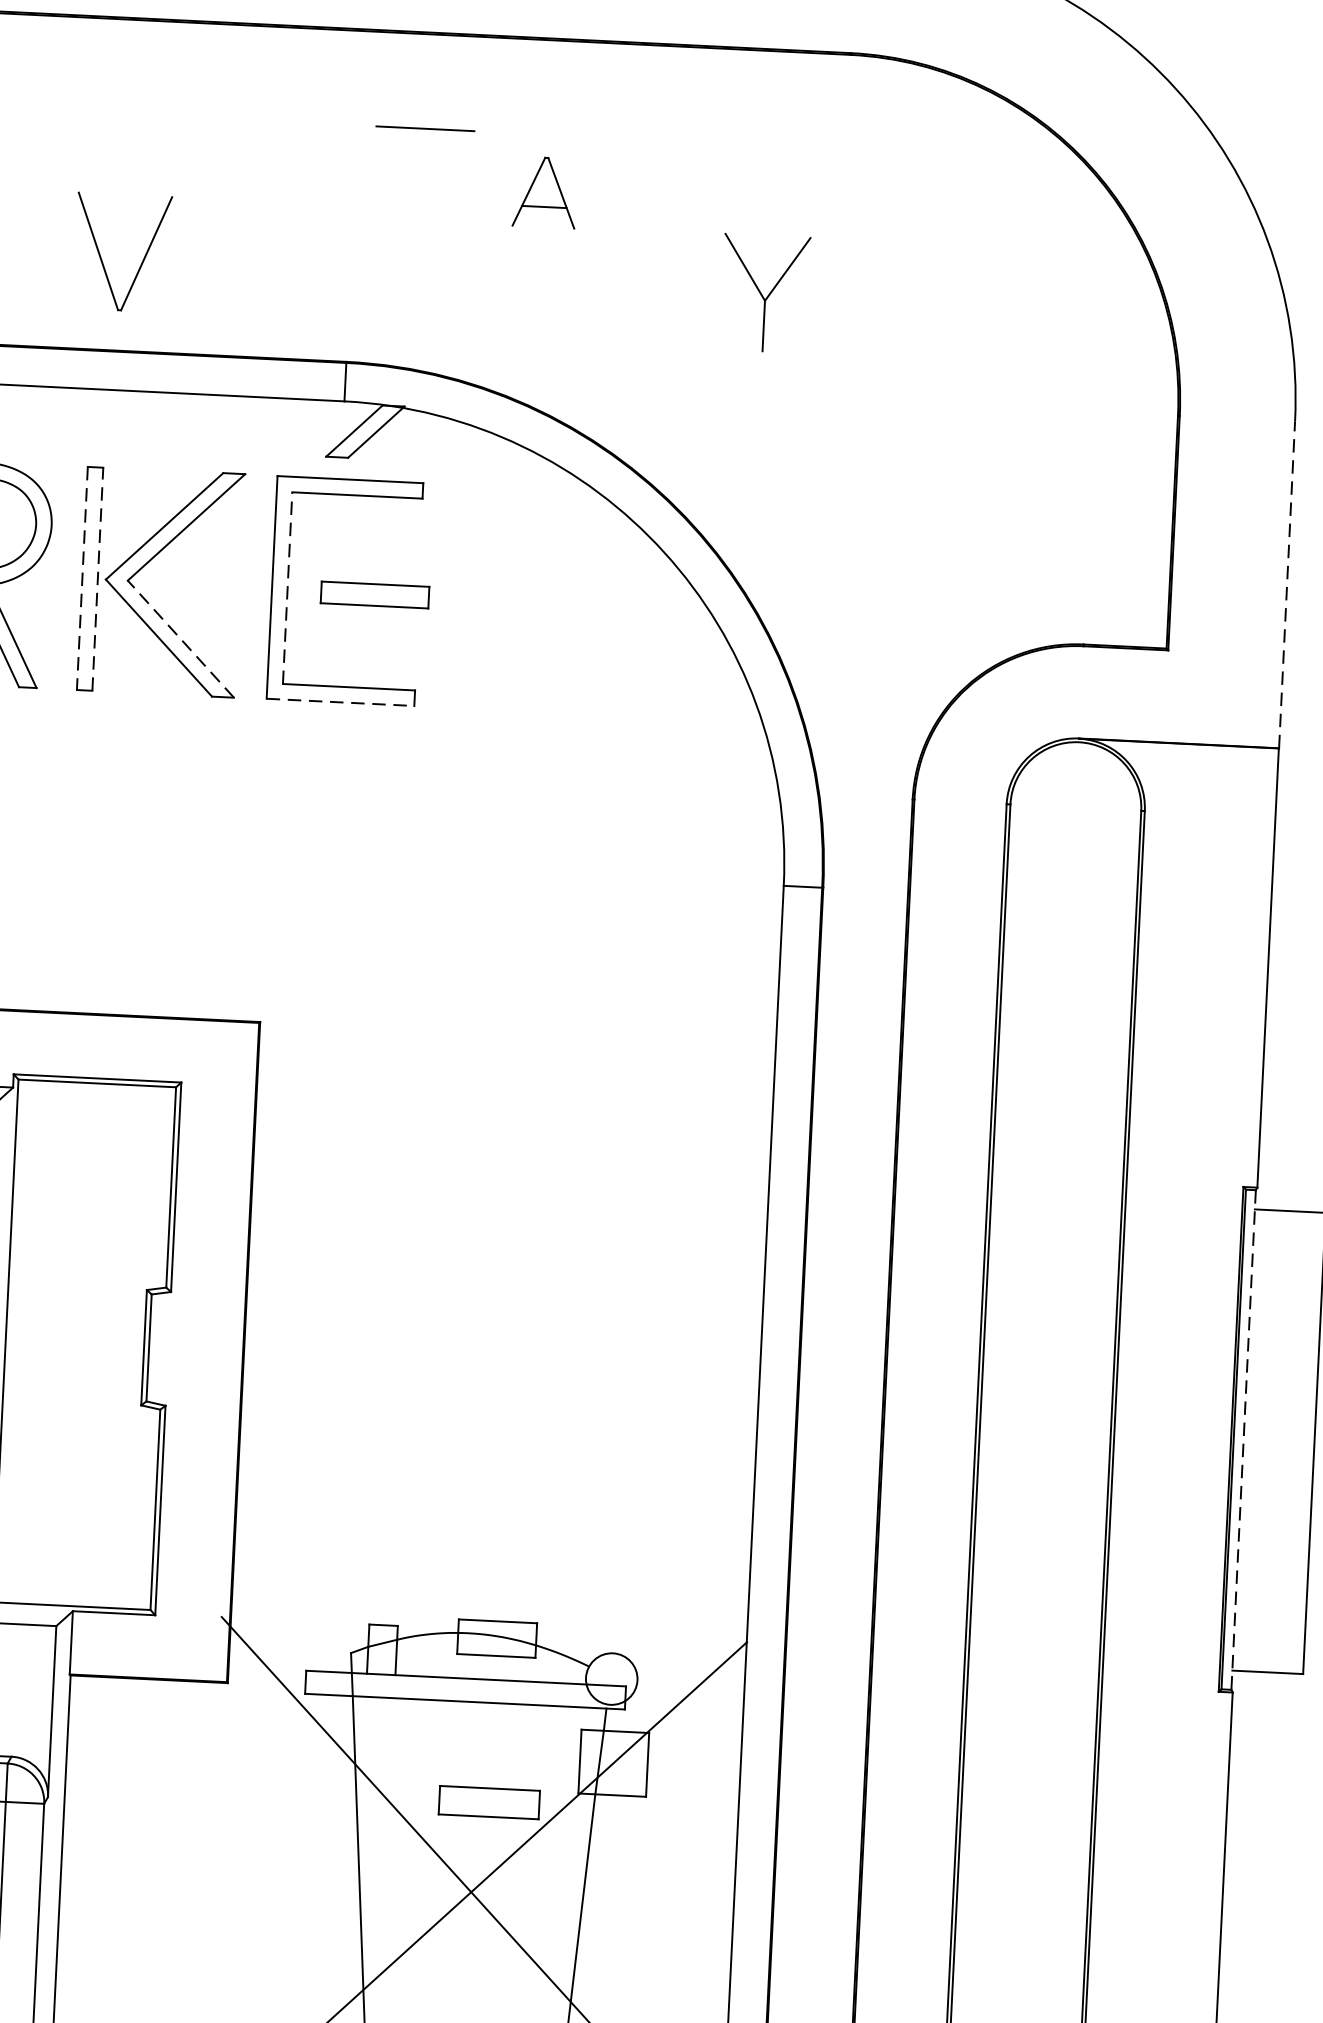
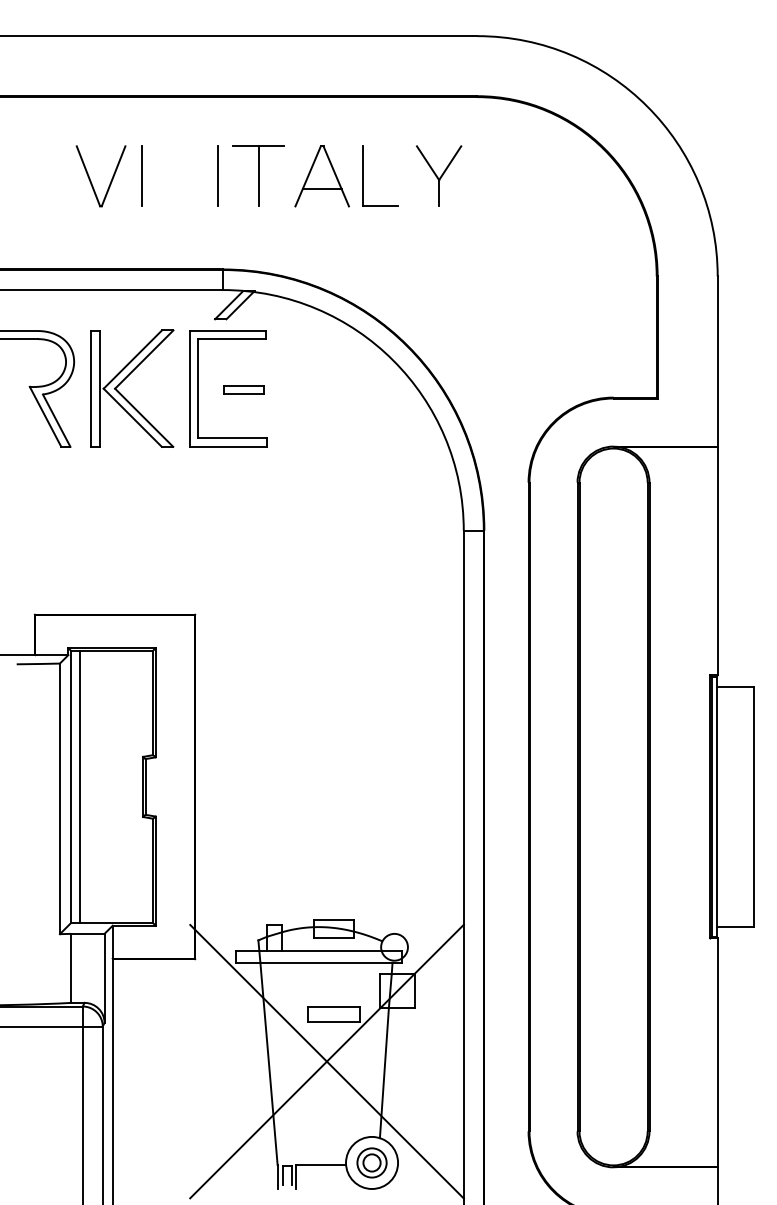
line: (198, 175) -> (141, 176), added
line: (344, 182) -> (217, 176), added
line: (422, 186) -> (258, 176), added
part: (543, 192) -> (321, 176), size x1.67
part: (624, 194) -> (363, 175), added
part: (103, 259) -> (91, 180), moved
part: (766, 292) -> (439, 175), moved
line: (97, 578) -> (99, 388), dashed -> solid
line: (82, 579) -> (91, 389), dashed -> solid
line: (1286, 584) -> (717, 361), dashed -> solid
line: (287, 588) -> (198, 388), dashed -> solid
part: (374, 594) -> (243, 389), size x0.71
line: (179, 638) -> (143, 417), dashed -> solid
line: (341, 702) -> (229, 446), dashed -> solid
line: (24, 1340) -> (80, 786), added
line: (1242, 1440) -> (716, 807), dashed -> solid

